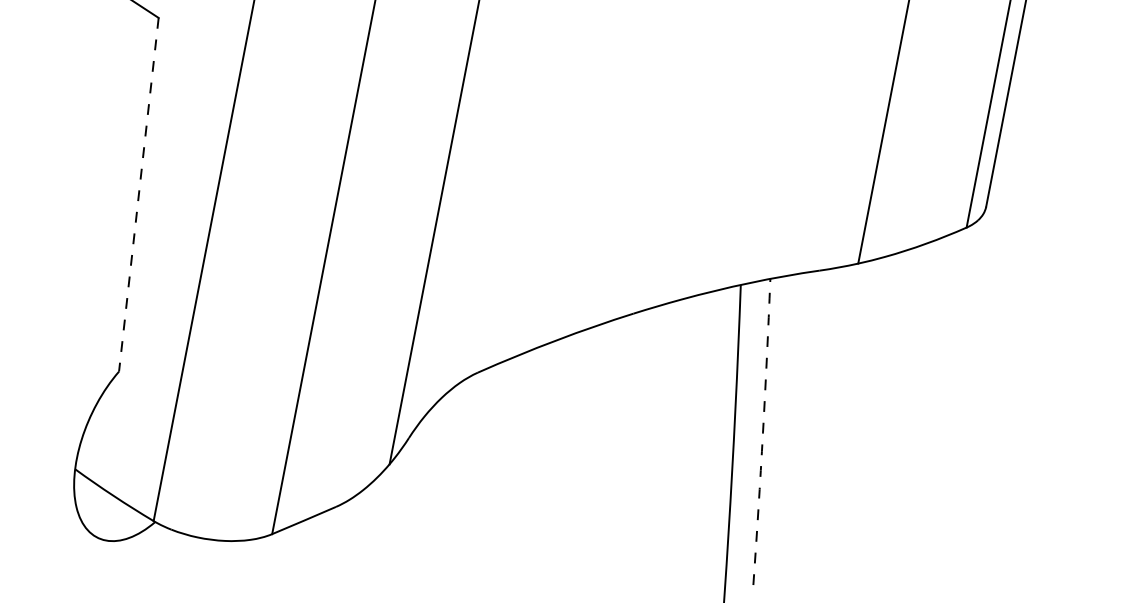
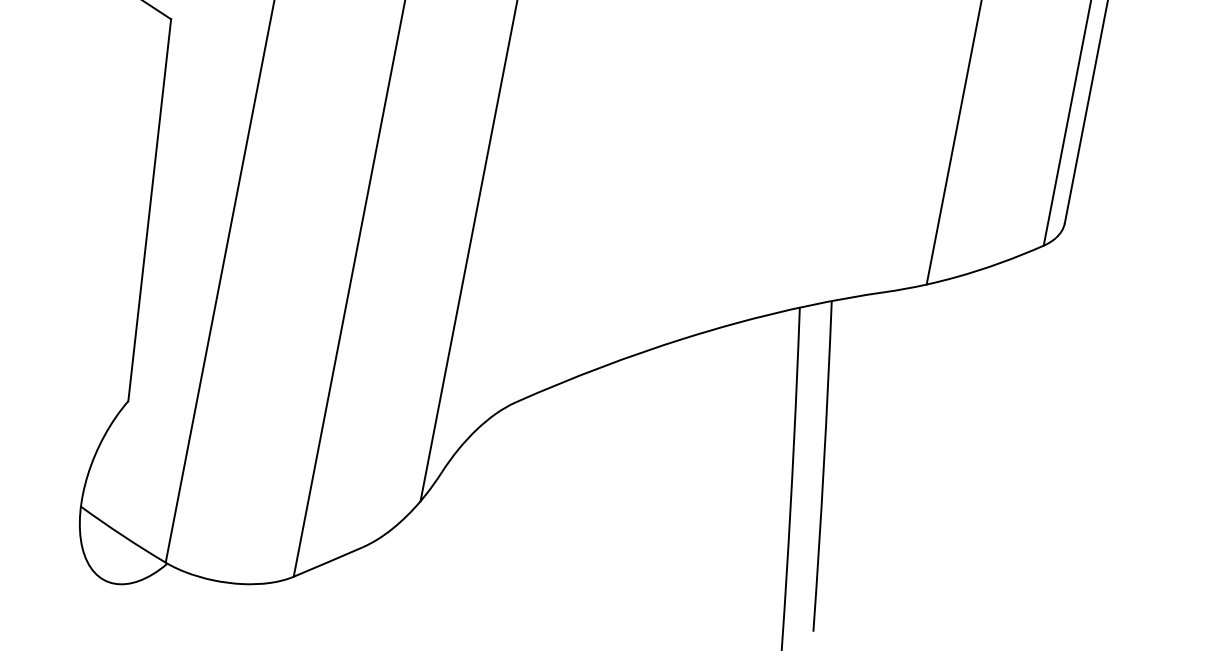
line: (138, 194) -> (149, 209), dashed -> solid
arc: (763, 432) -> (824, 466), dashed -> solid

